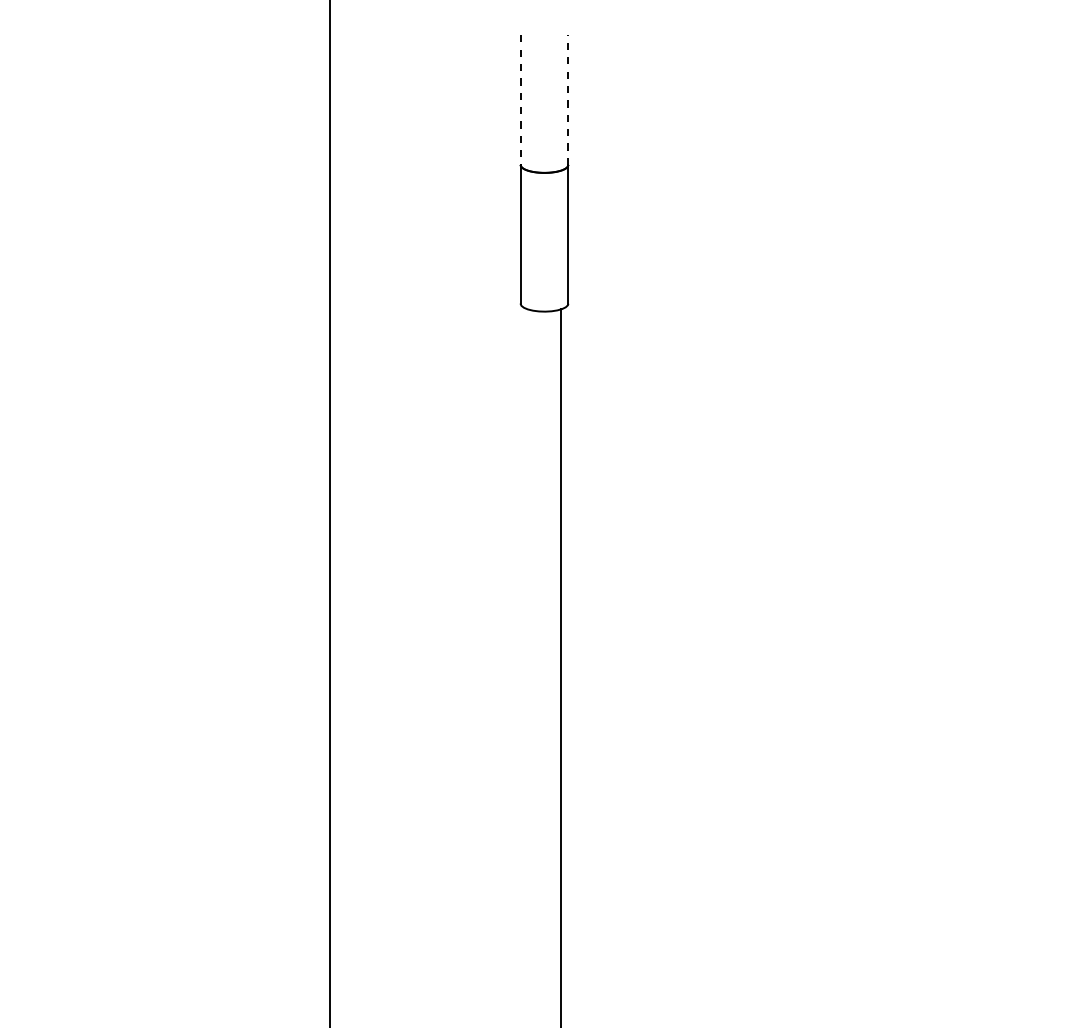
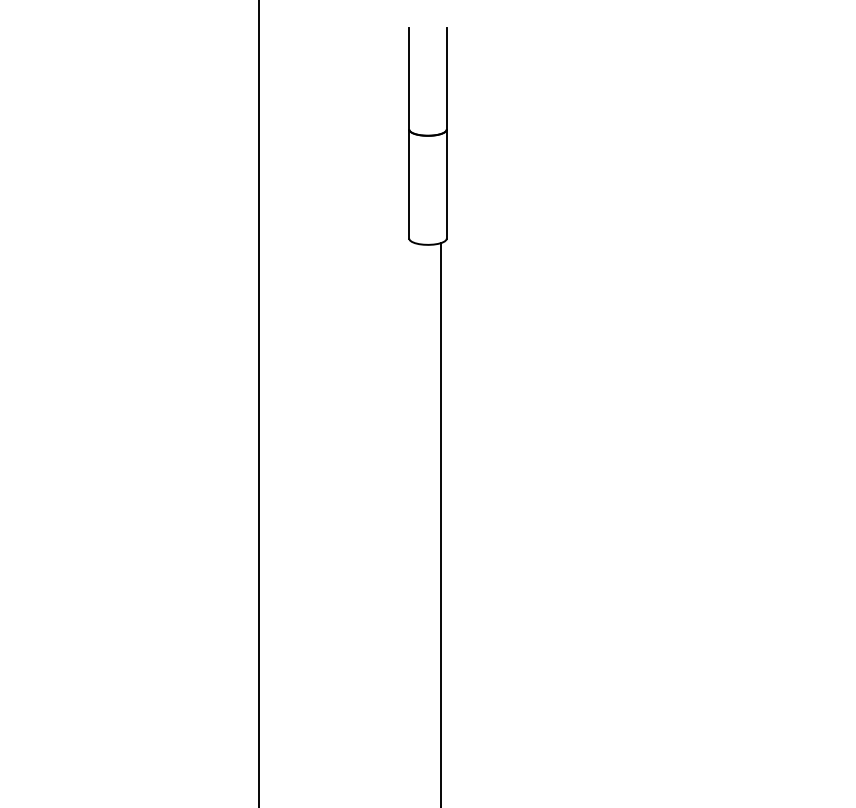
line: (520, 100) -> (409, 78), dashed -> solid
line: (568, 100) -> (446, 78), dashed -> solid

